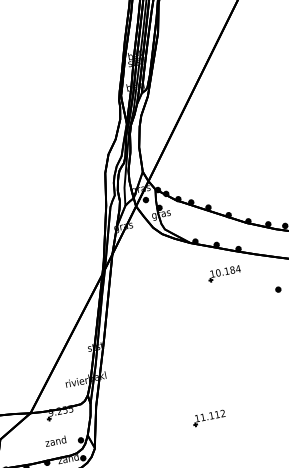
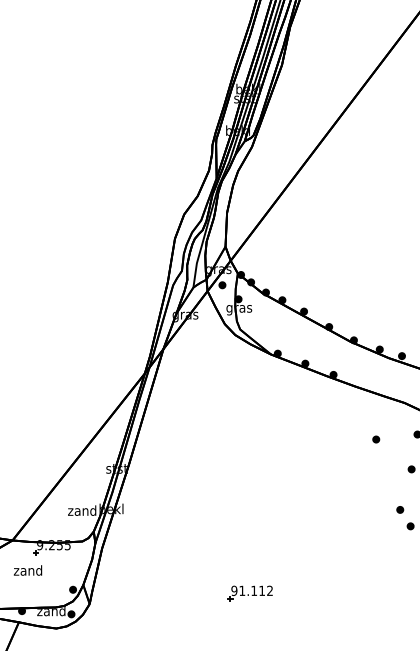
part: (224, 273) -> (308, 404), removed
text: (76, 381) -> (82, 510), rivier -> zand
text: (197, 418) -> (234, 590), 11.112 -> 91.112
text: (56, 441) -> (28, 570), moved

